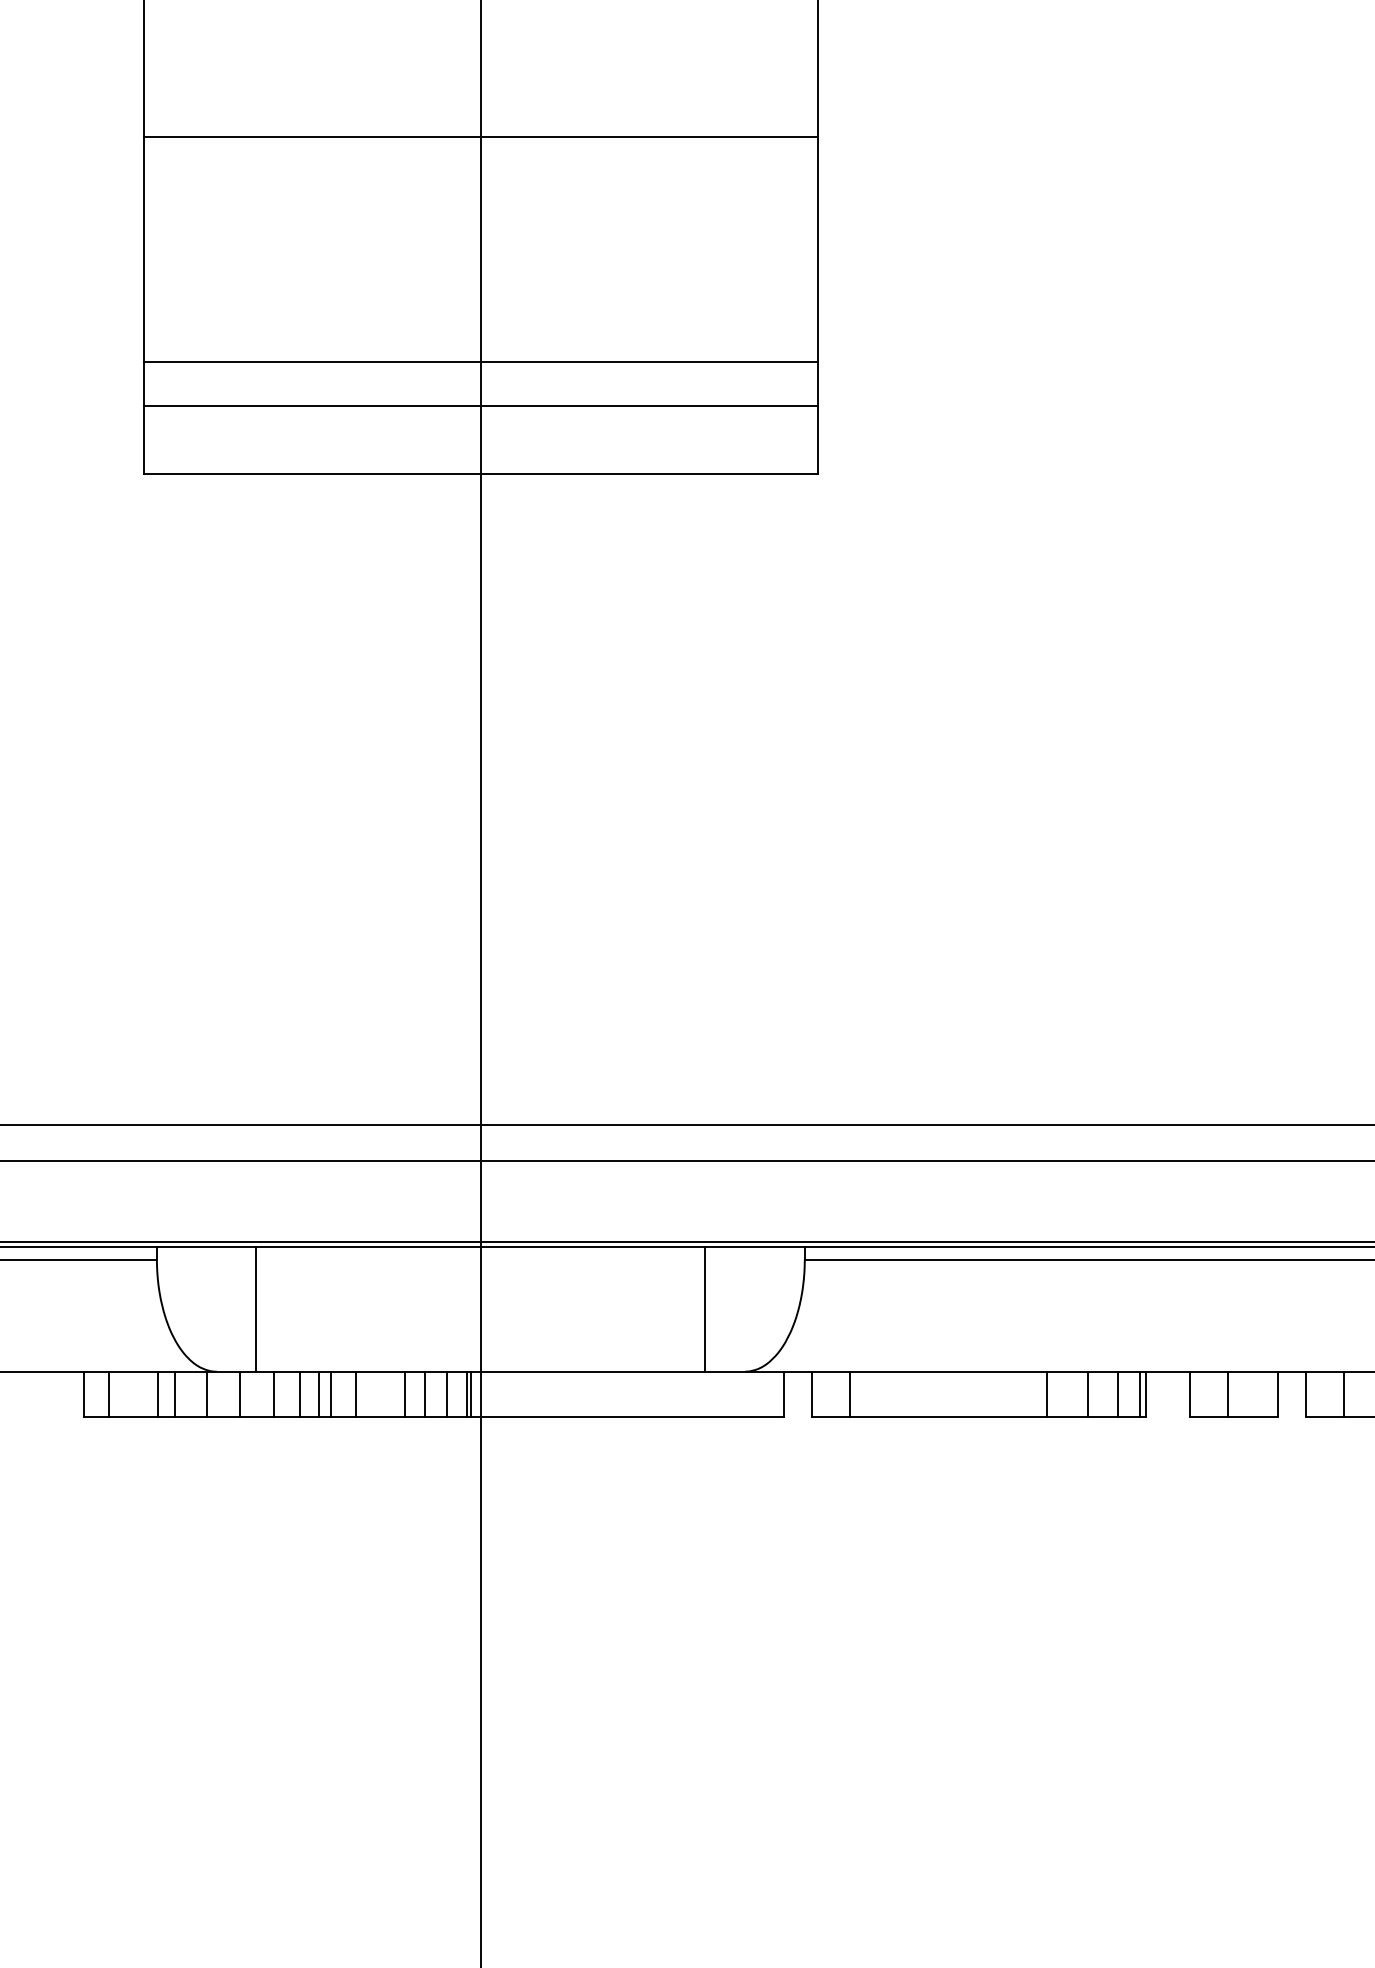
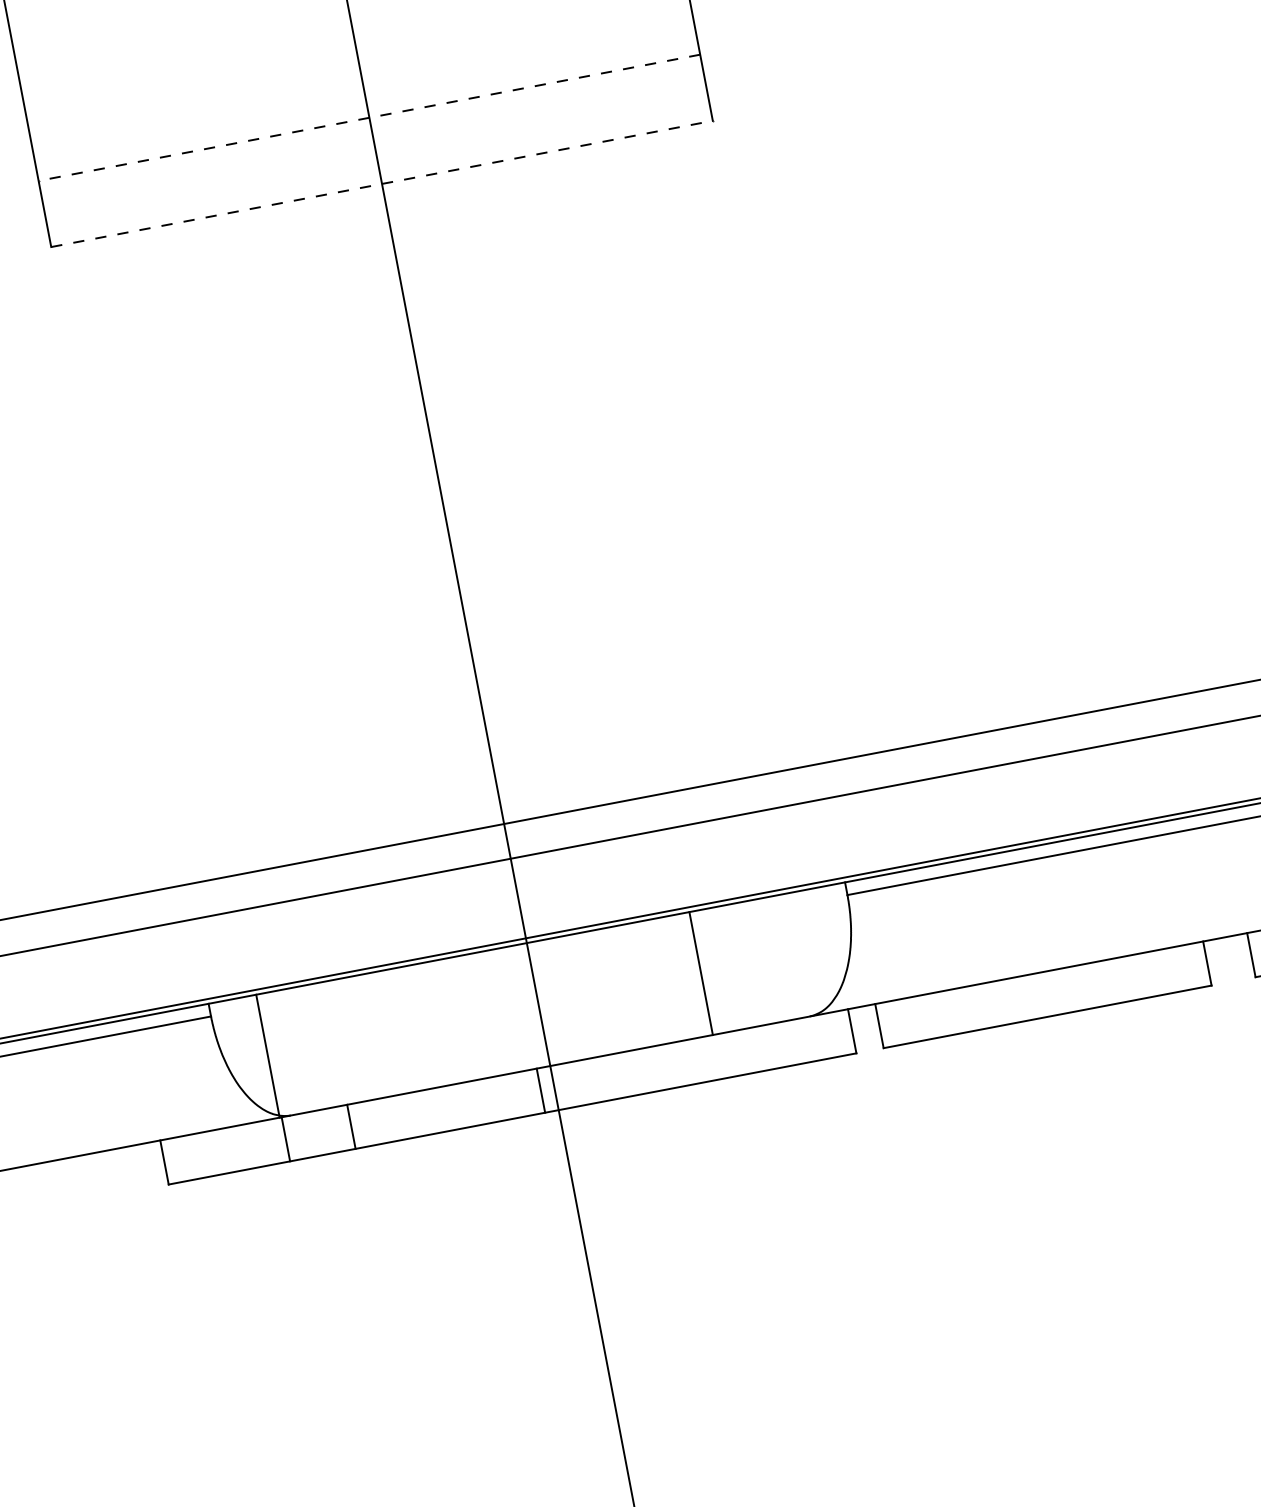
line: (480, 361) -> (360, 73), removed
line: (480, 406) -> (369, 117), solid -> dashed
line: (480, 473) -> (381, 183), solid -> dashed
line: (256, 1308) -> (267, 1055), moved
line: (705, 1308) -> (701, 972), moved
line: (108, 1393) -> (188, 1157), removed
line: (158, 1393) -> (237, 1147), removed
line: (175, 1393) -> (254, 1144), removed
line: (240, 1393) -> (318, 1132), removed
line: (300, 1393) -> (377, 1121), removed
line: (319, 1393) -> (395, 1117), removed
line: (330, 1393) -> (406, 1115), removed
line: (355, 1393) -> (431, 1110), removed
line: (405, 1393) -> (480, 1101), removed
line: (424, 1393) -> (498, 1097), removed
line: (447, 1393) -> (521, 1093), removed
line: (471, 1393) -> (545, 1089), removed
line: (849, 1393) -> (916, 1018), removed
line: (1047, 1393) -> (1110, 981), removed
line: (1087, 1393) -> (1150, 973), removed
line: (1118, 1393) -> (1180, 967), removed
line: (1139, 1393) -> (1201, 963), removed

